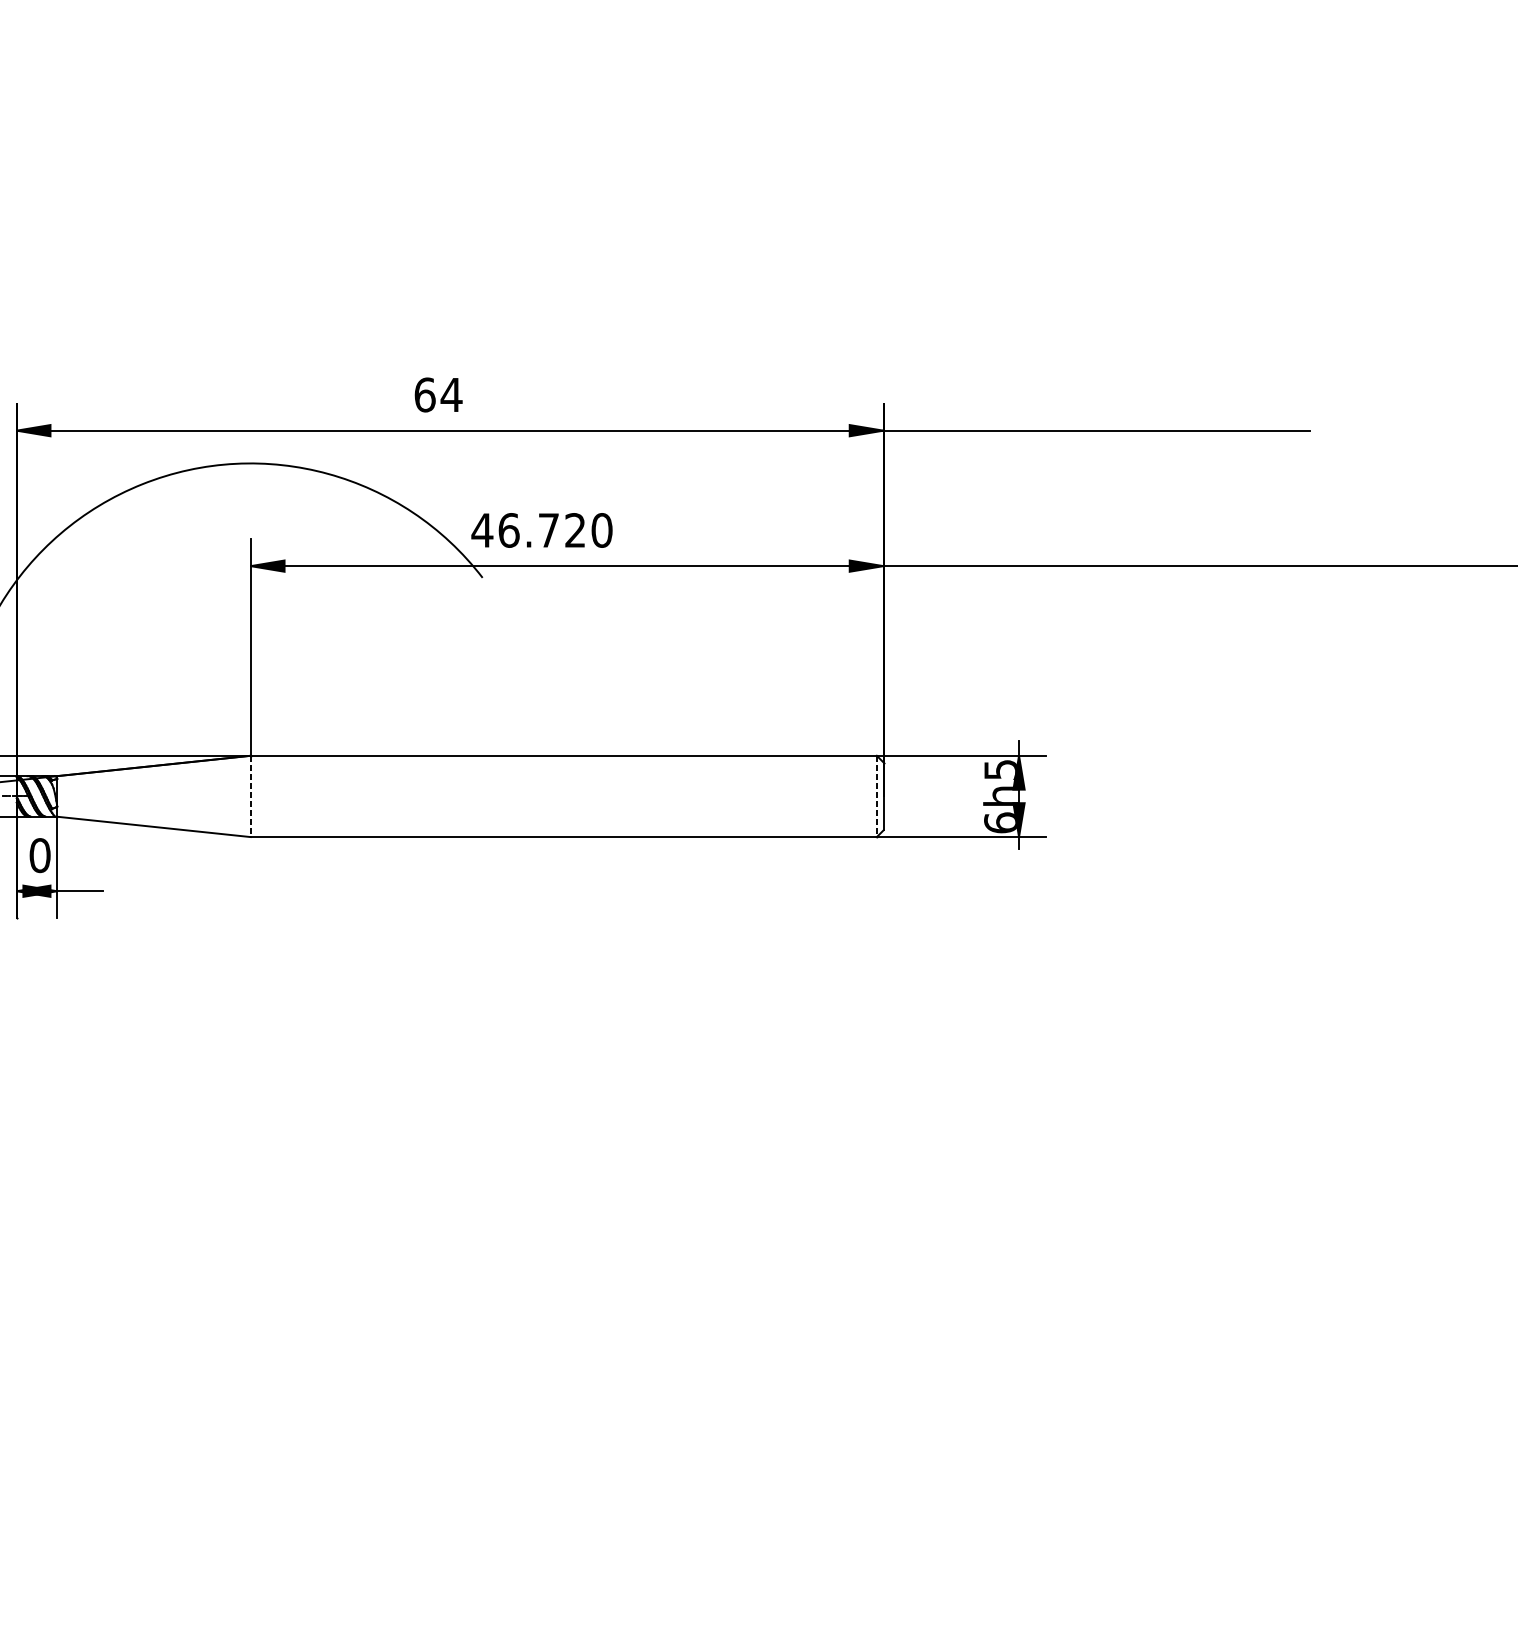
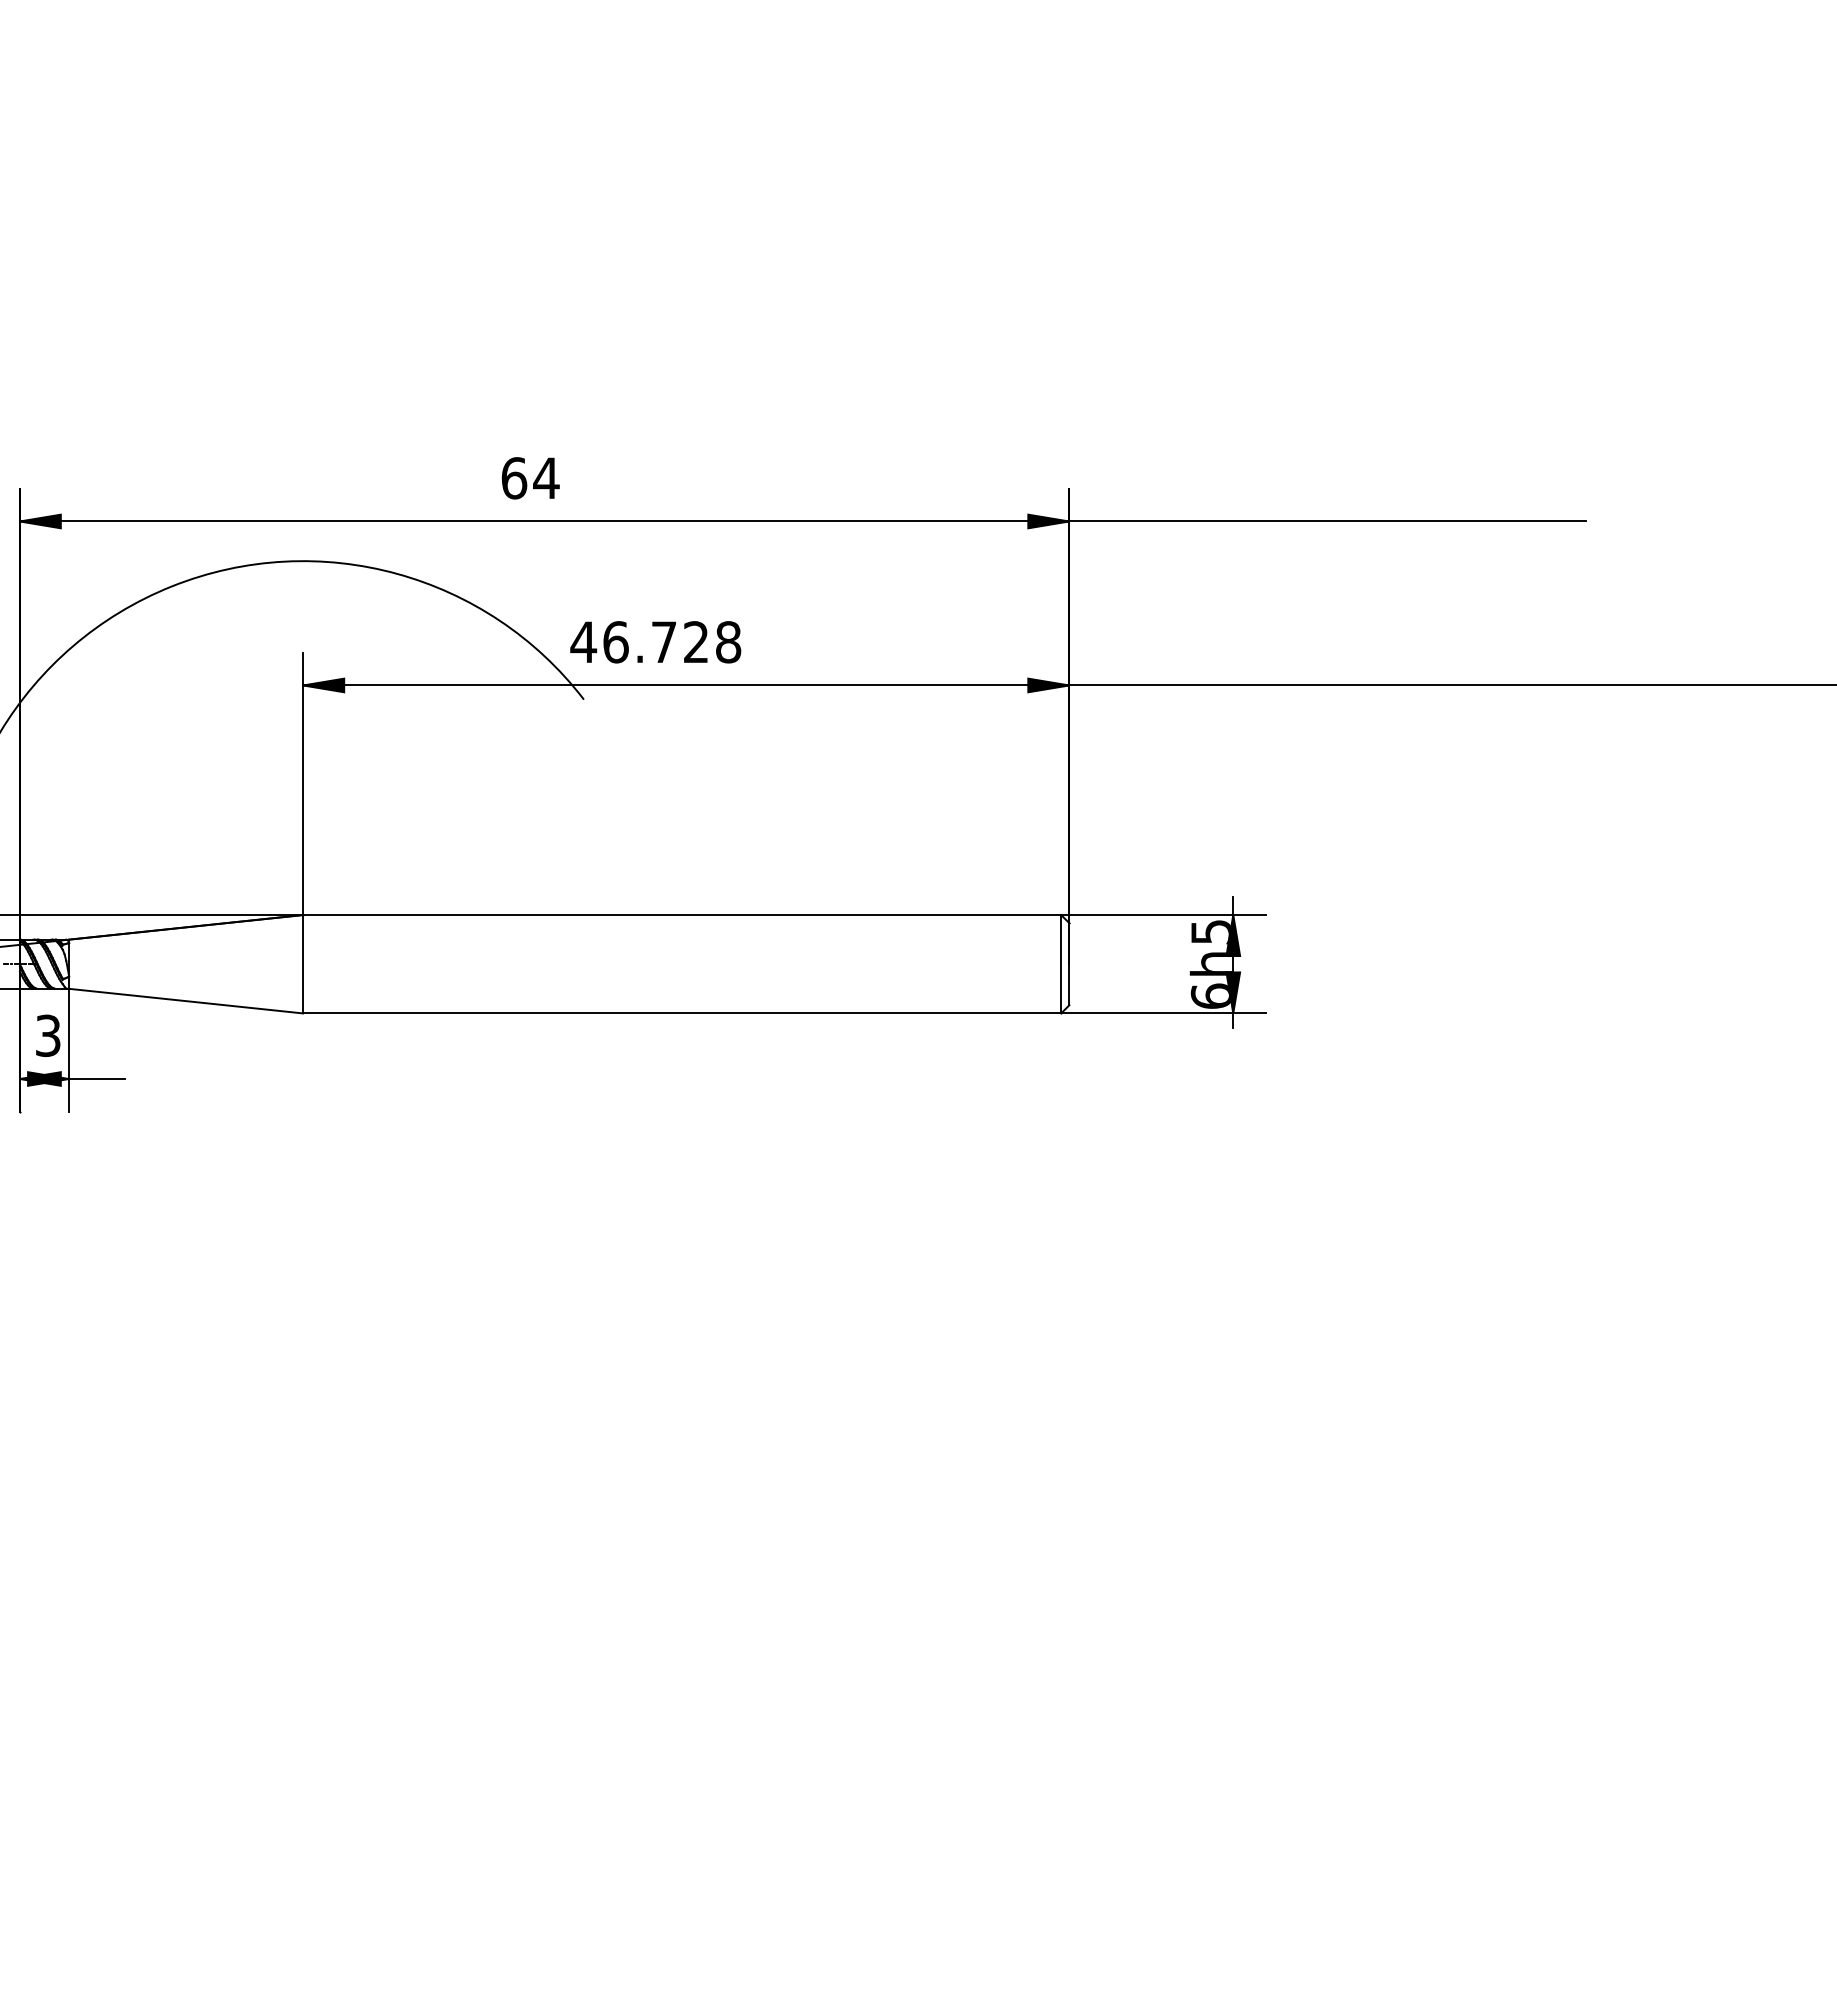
text: (602, 530) -> (728, 642), 46.720 -> 46.728
line: (250, 796) -> (303, 964), dashed -> solid
line: (877, 796) -> (1061, 964), dashed -> solid
text: (40, 855) -> (48, 1035), 0 -> 3

